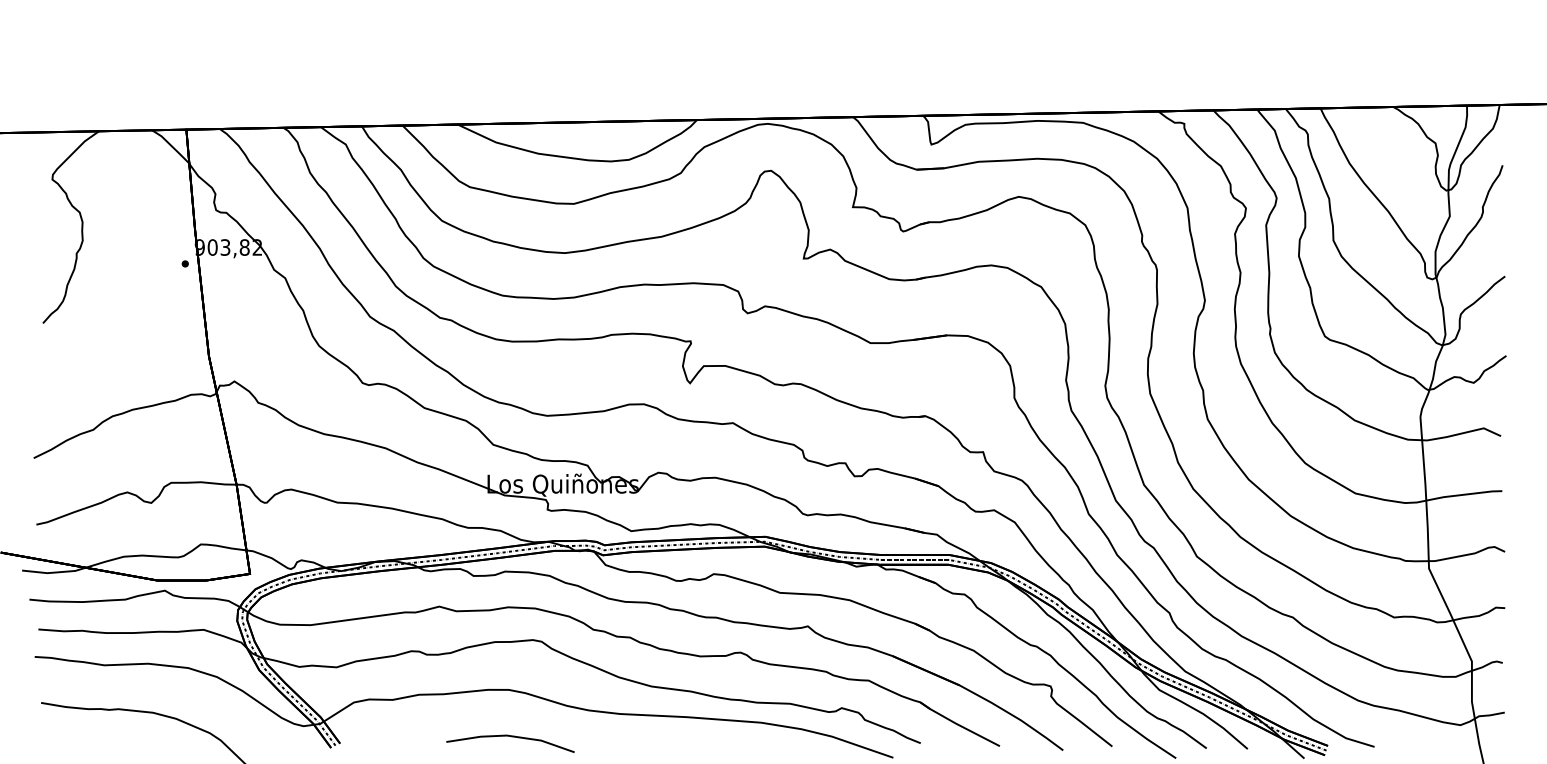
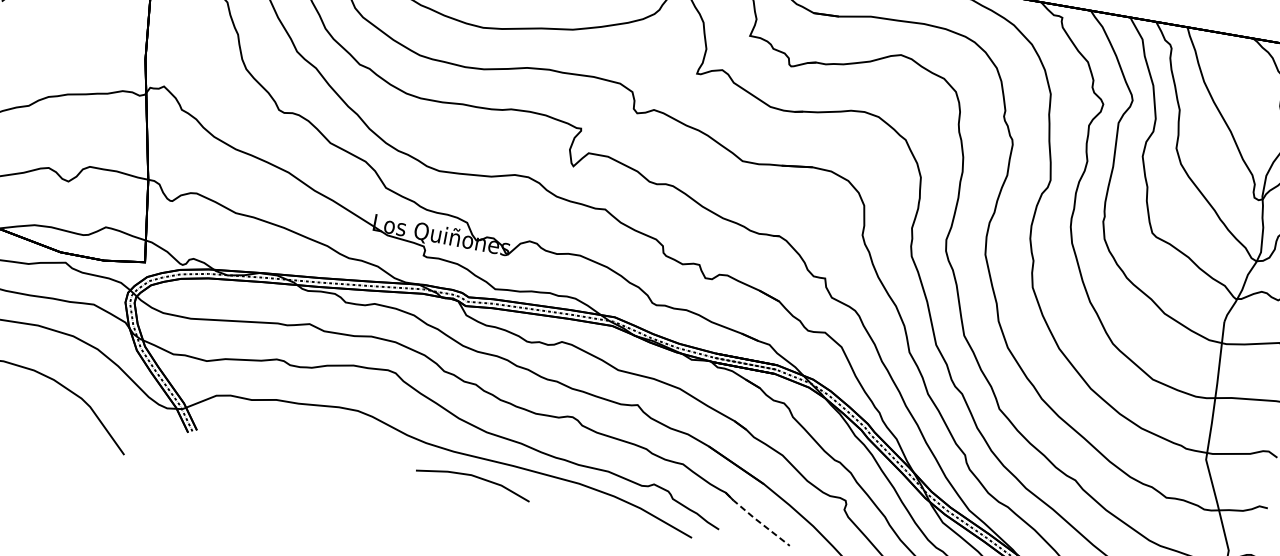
line: (958, 724) -> (756, 519), solid -> dashed
line: (511, 737) -> (475, 477), moved

